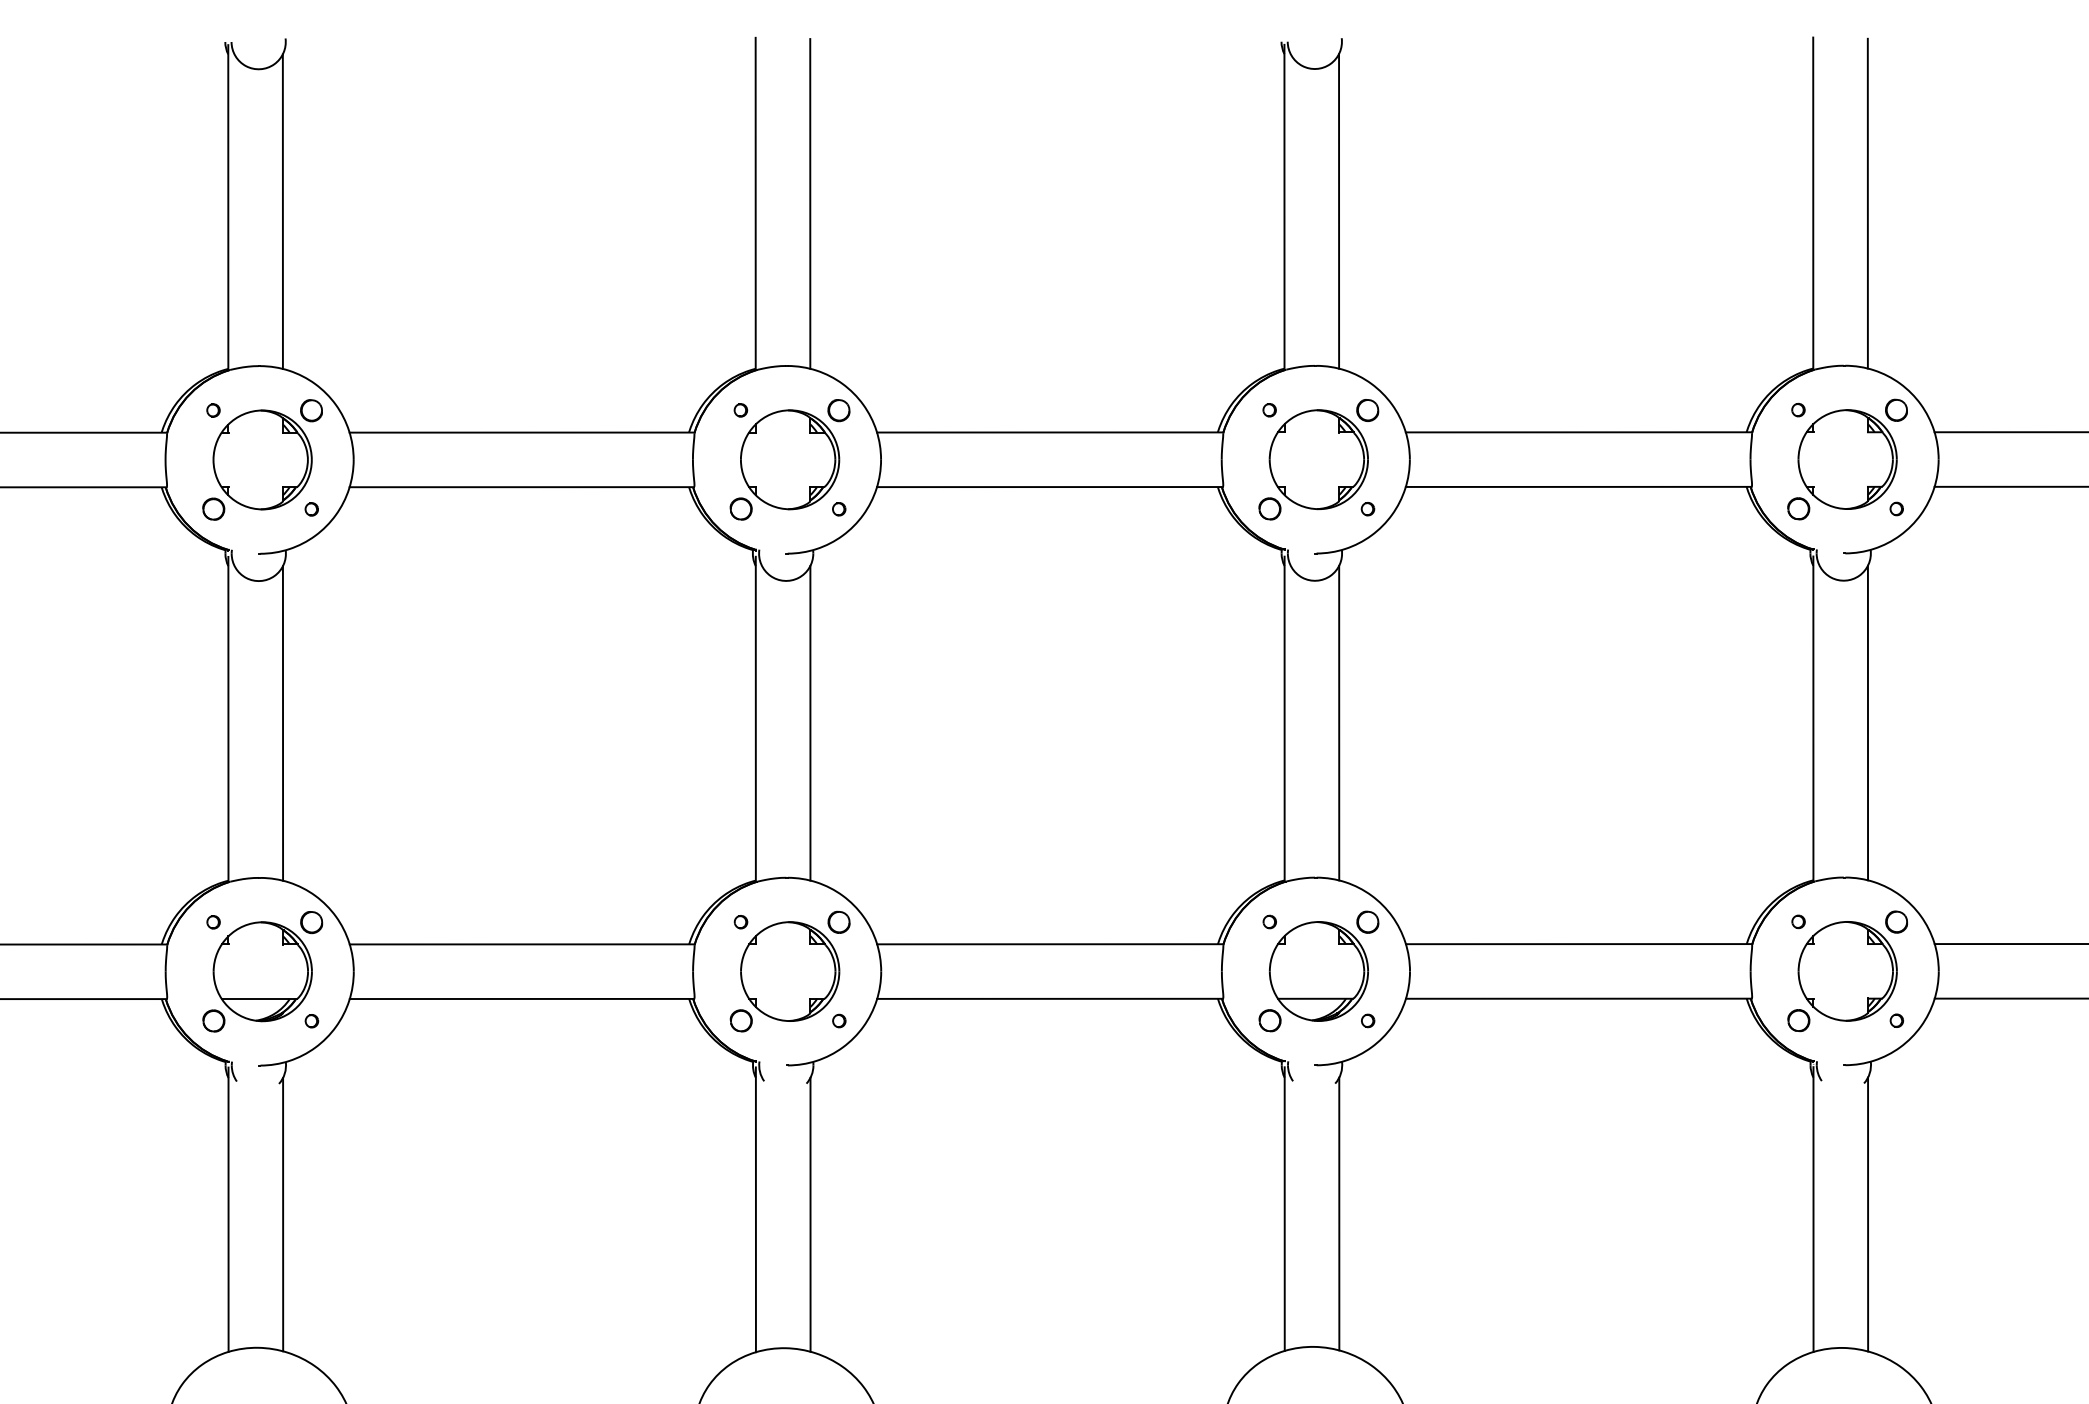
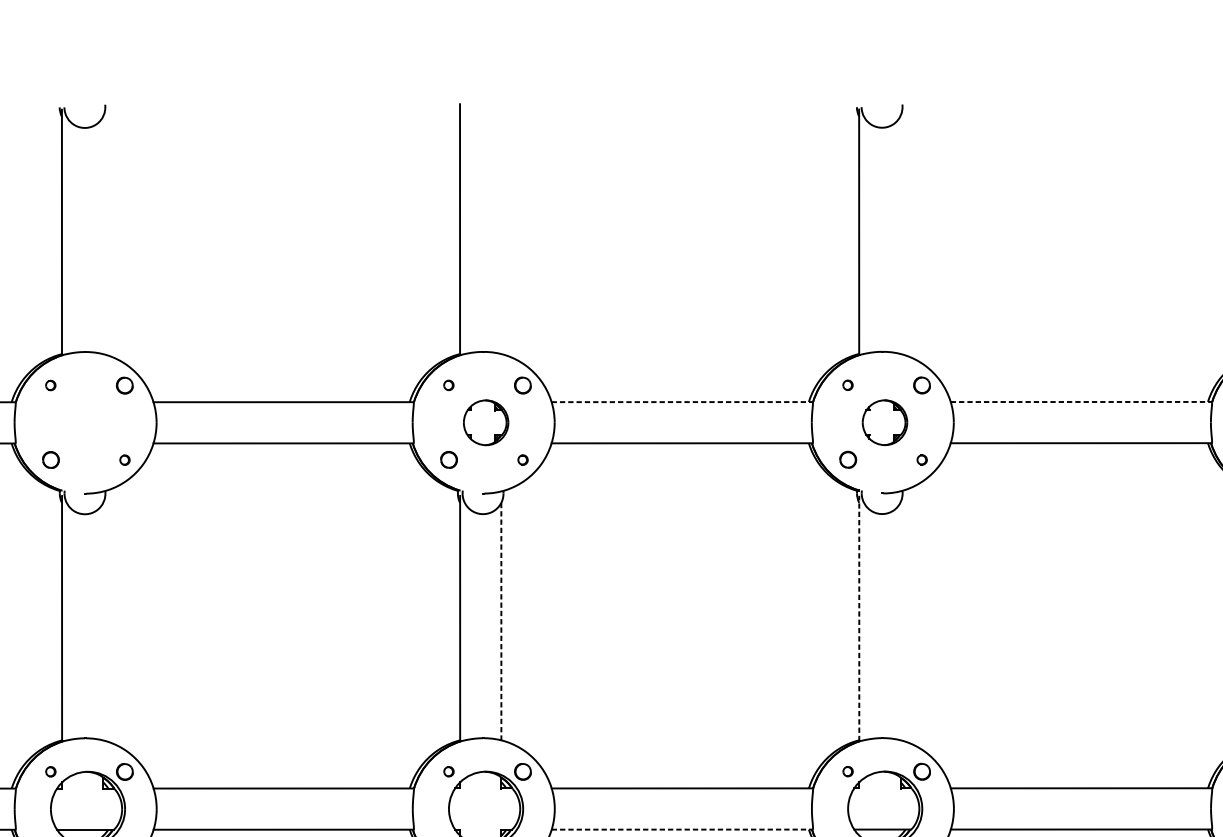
line: (810, 203) -> (501, 229), removed
line: (282, 211) -> (102, 235), removed
line: (1339, 211) -> (900, 235), removed
line: (1050, 432) -> (682, 402), solid -> dashed
line: (1579, 432) -> (1081, 402), solid -> dashed
part: (262, 459) -> (87, 422), removed
part: (790, 459) -> (486, 422), size x0.6
part: (1318, 459) -> (884, 422), size x0.6
line: (1284, 719) -> (859, 618), solid -> dashed
line: (1339, 722) -> (900, 621), removed
line: (282, 723) -> (102, 621), removed
line: (810, 723) -> (501, 621), solid -> dashed
line: (1049, 998) -> (681, 829), solid -> dashed

